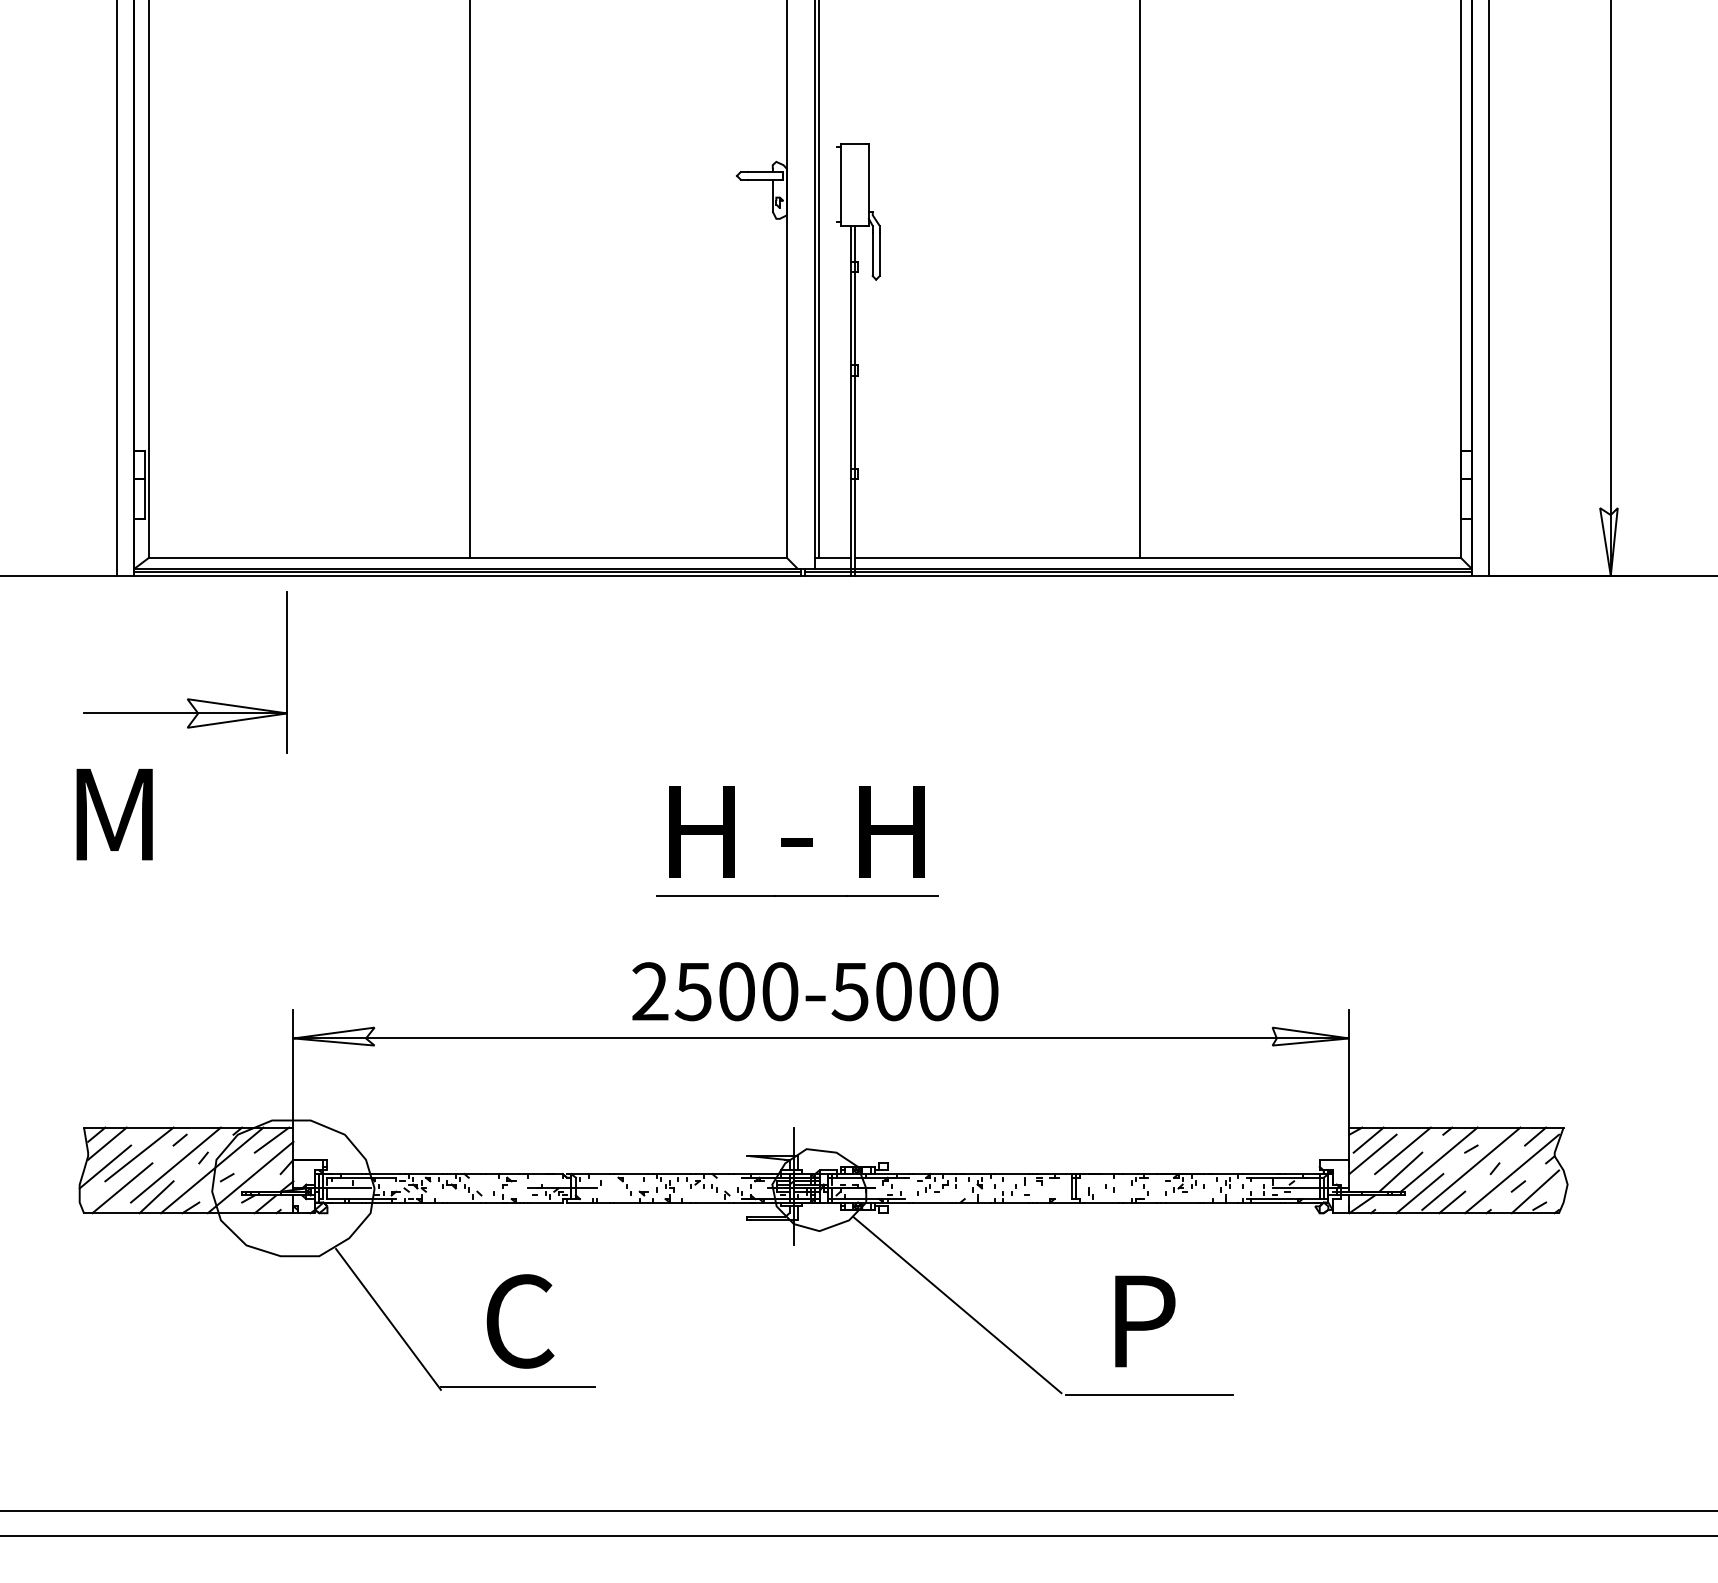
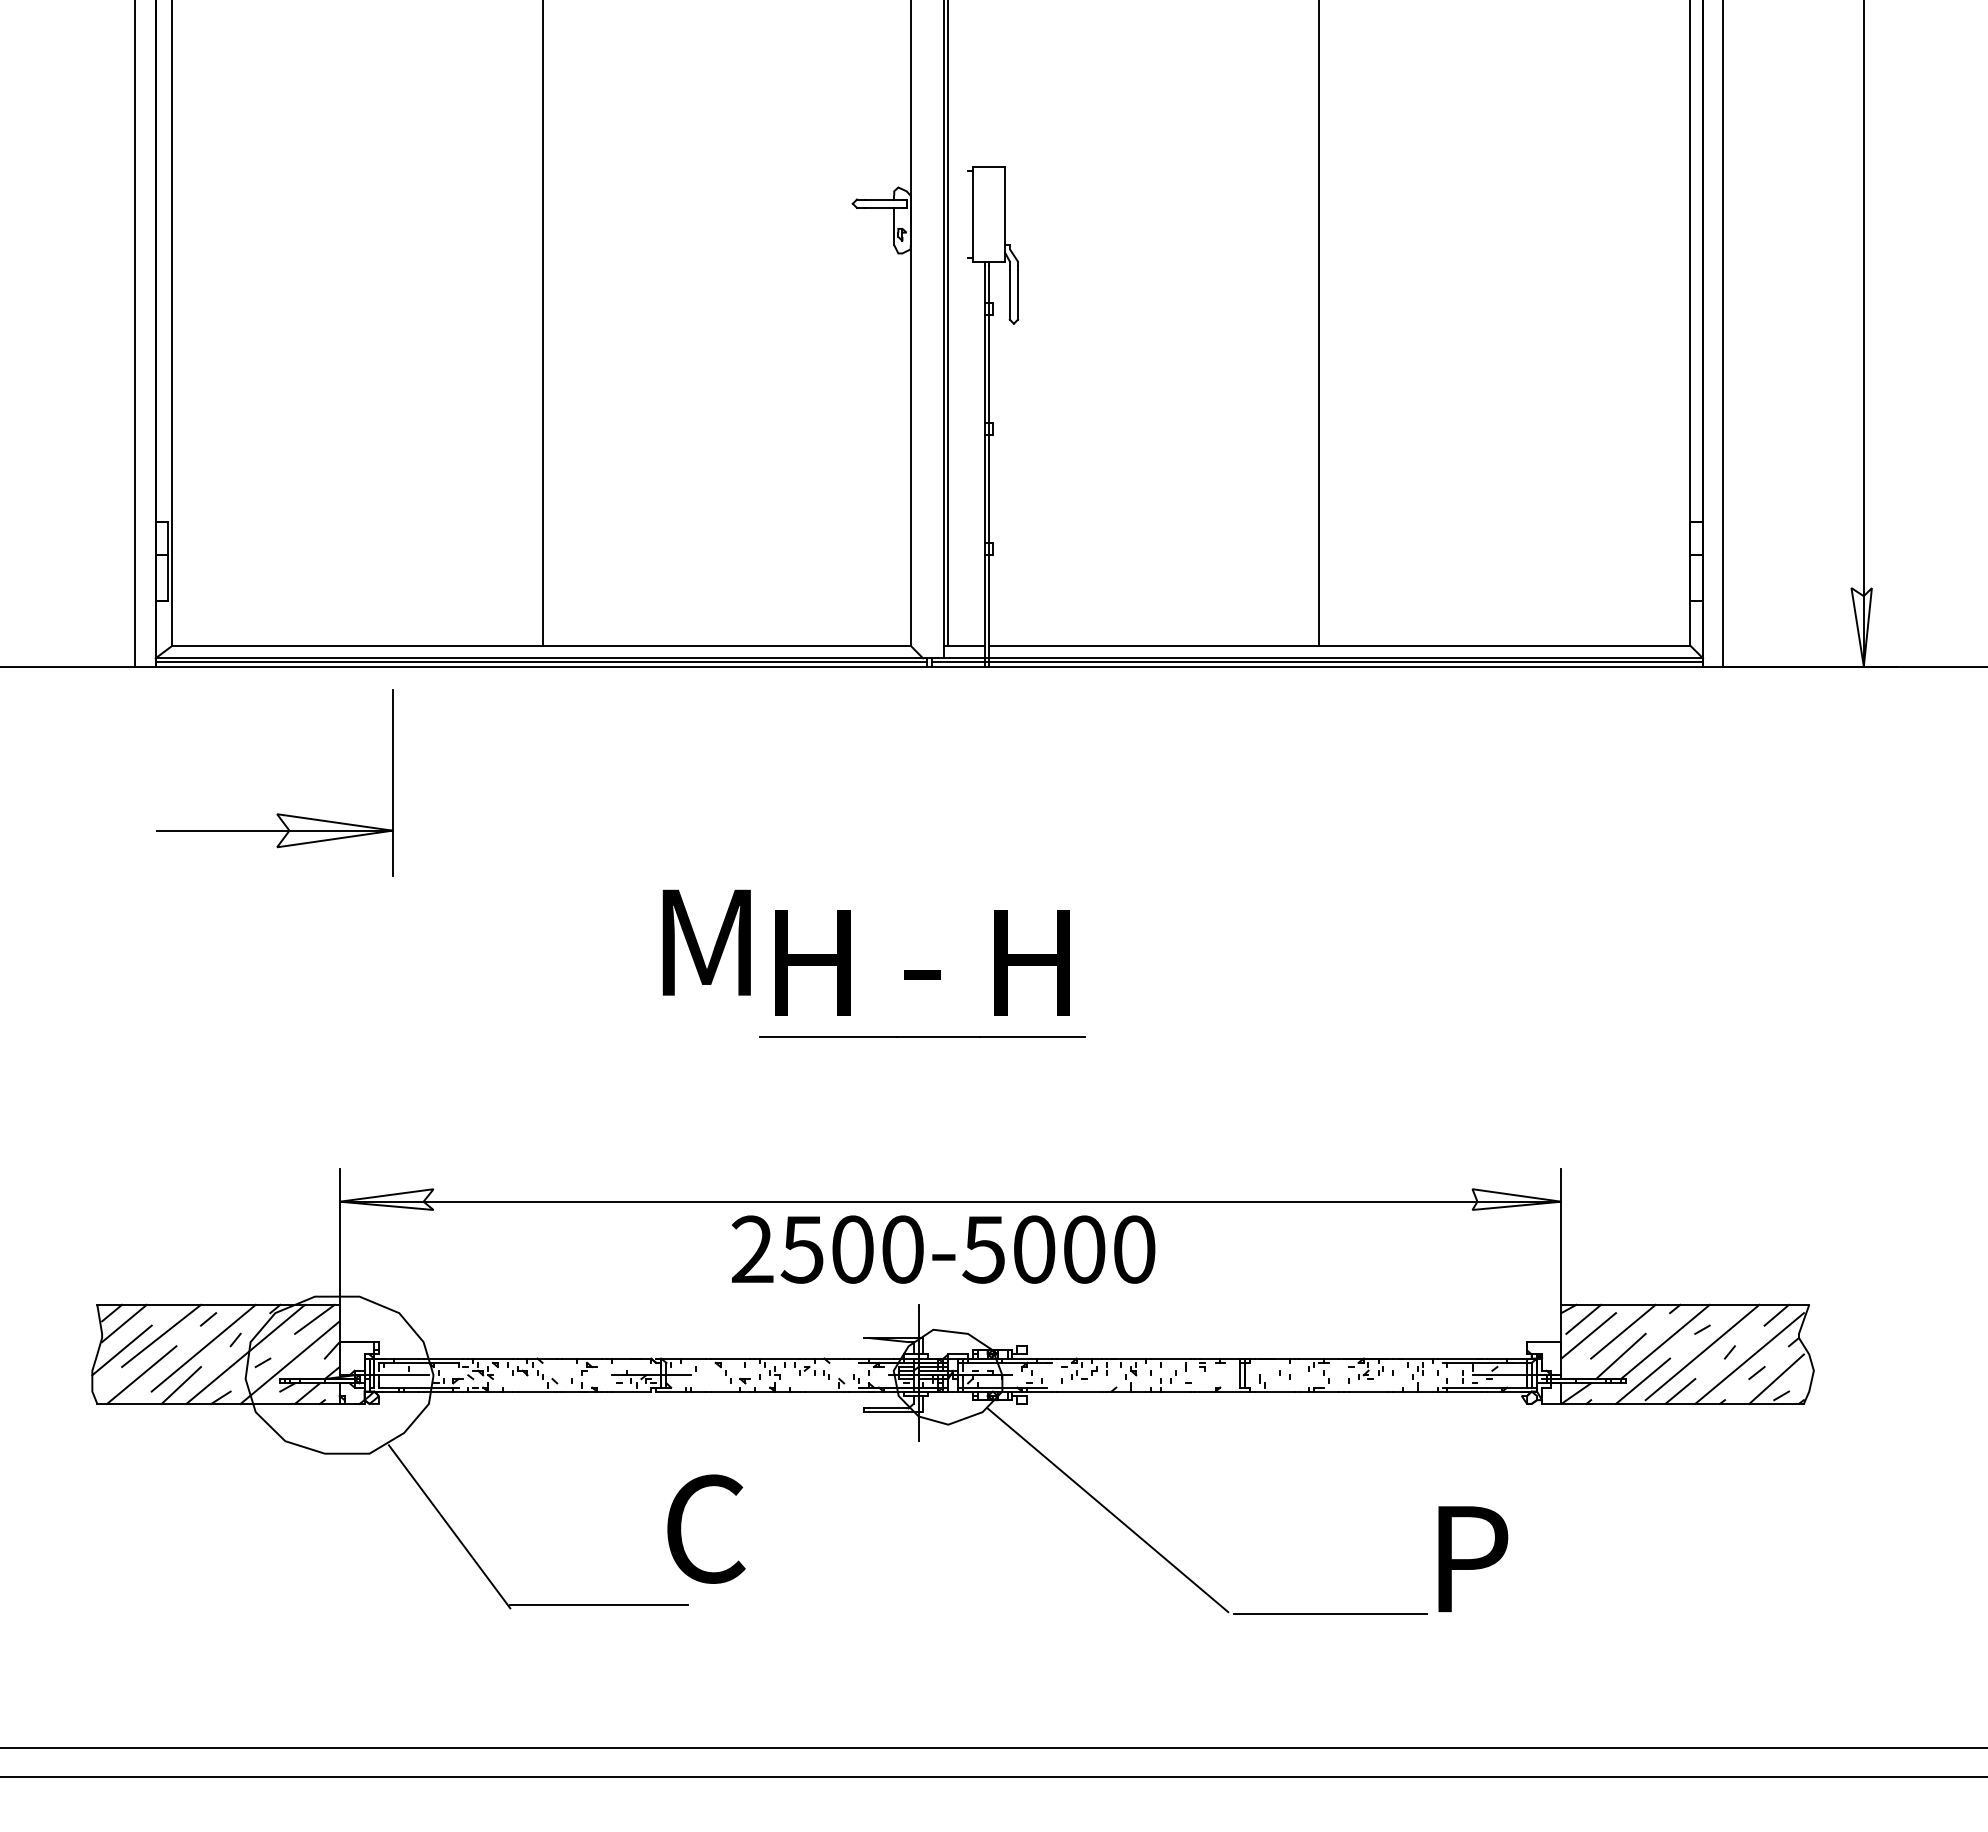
part: (187, 698) -> (277, 813), moved
text: (114, 814) -> (706, 942), moved
text: (815, 991) -> (943, 1249), moved
text: (520, 1320) -> (706, 1528), moved
text: (1145, 1321) -> (1473, 1559), moved

